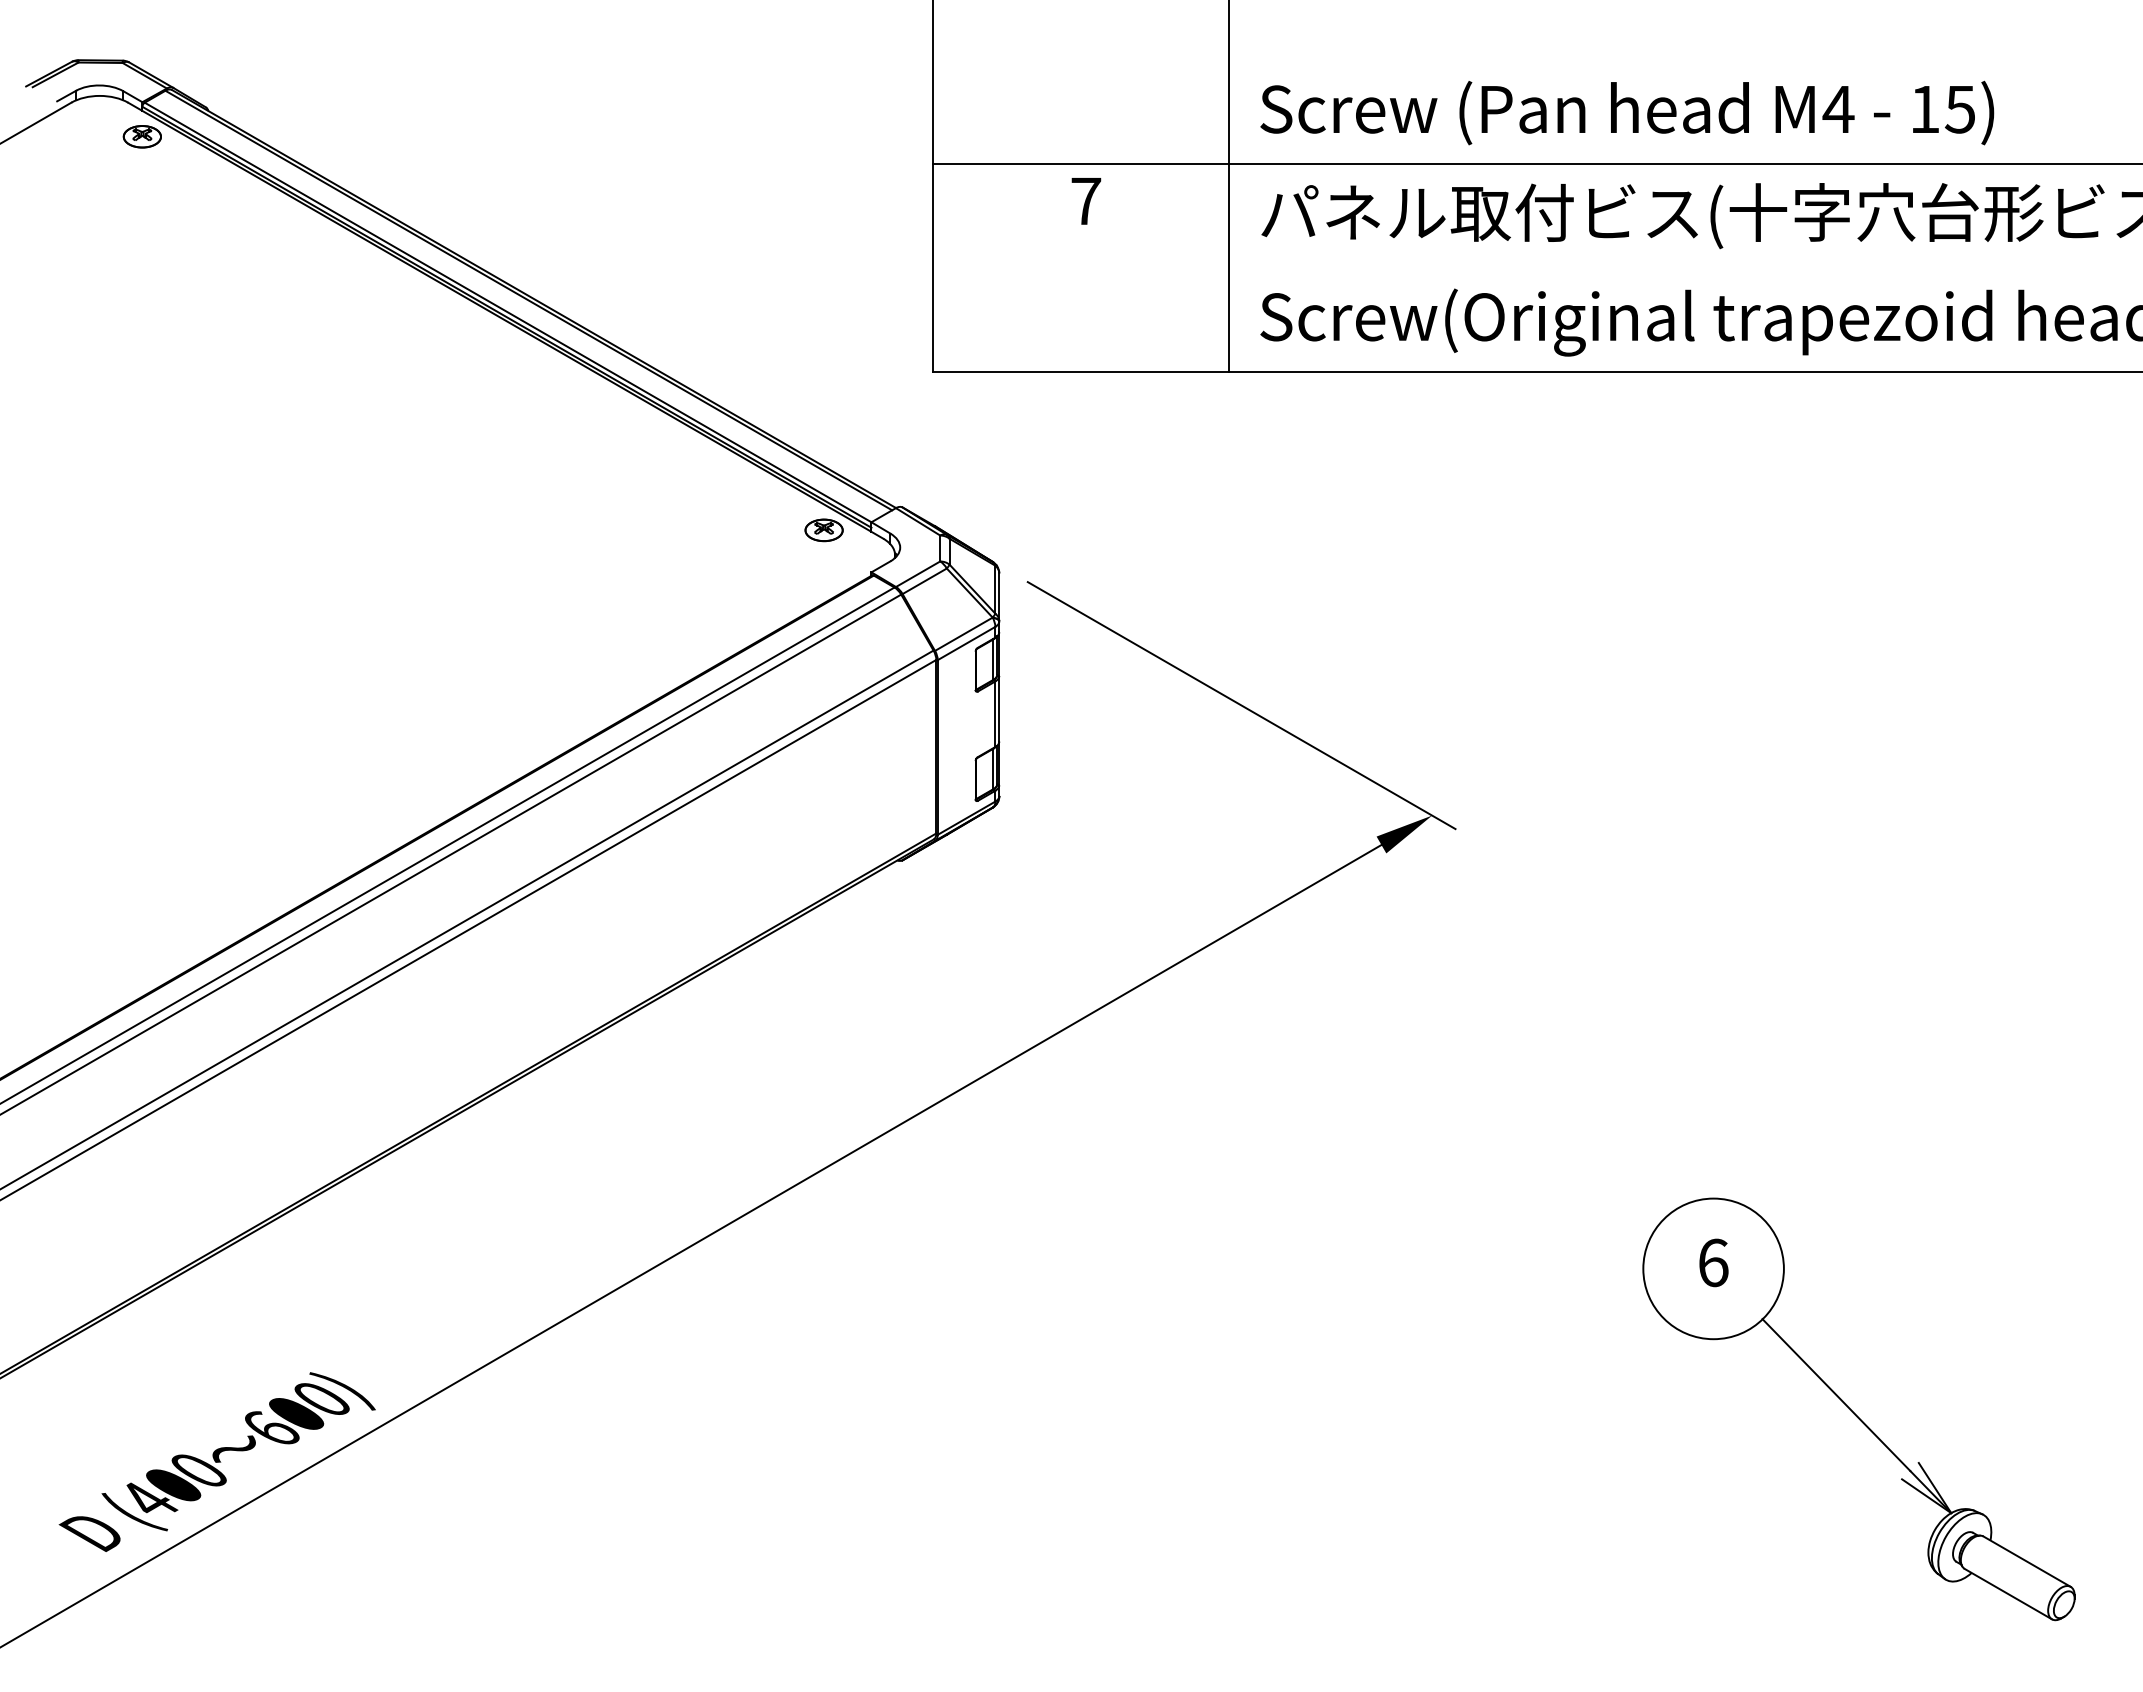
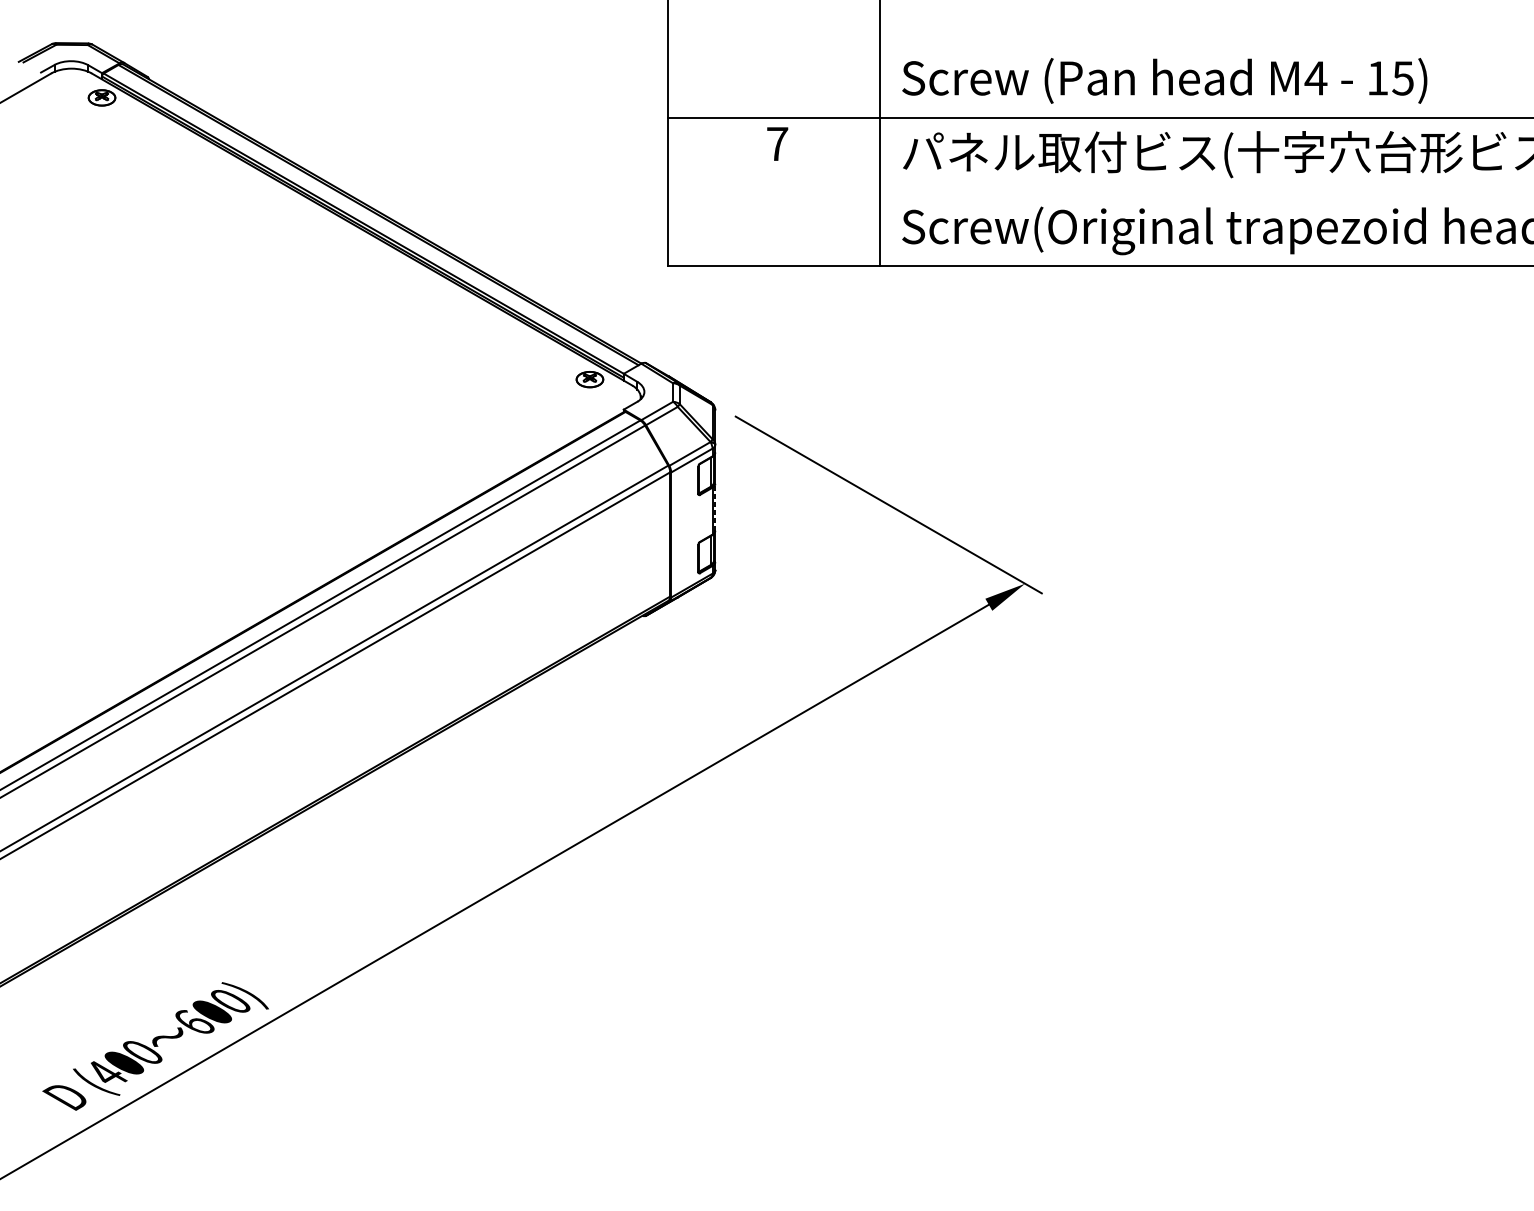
line: (999, 708) -> (715, 507), solid -> dashed
part: (1858, 1409) -> (1330, 1008), removed

